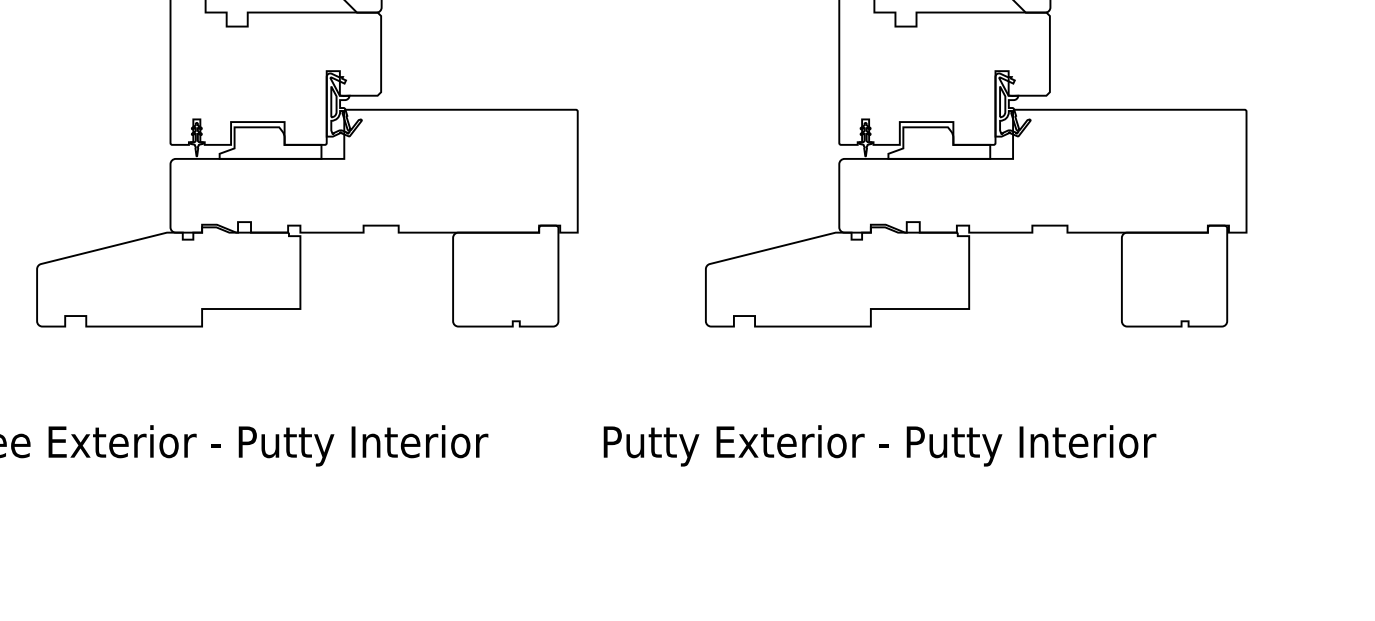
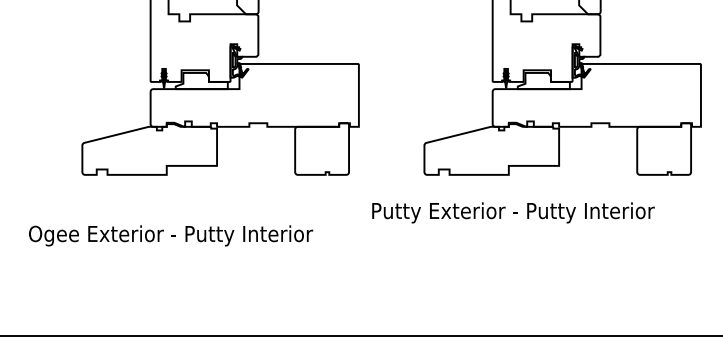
text: (879, 445) -> (513, 212), moved

